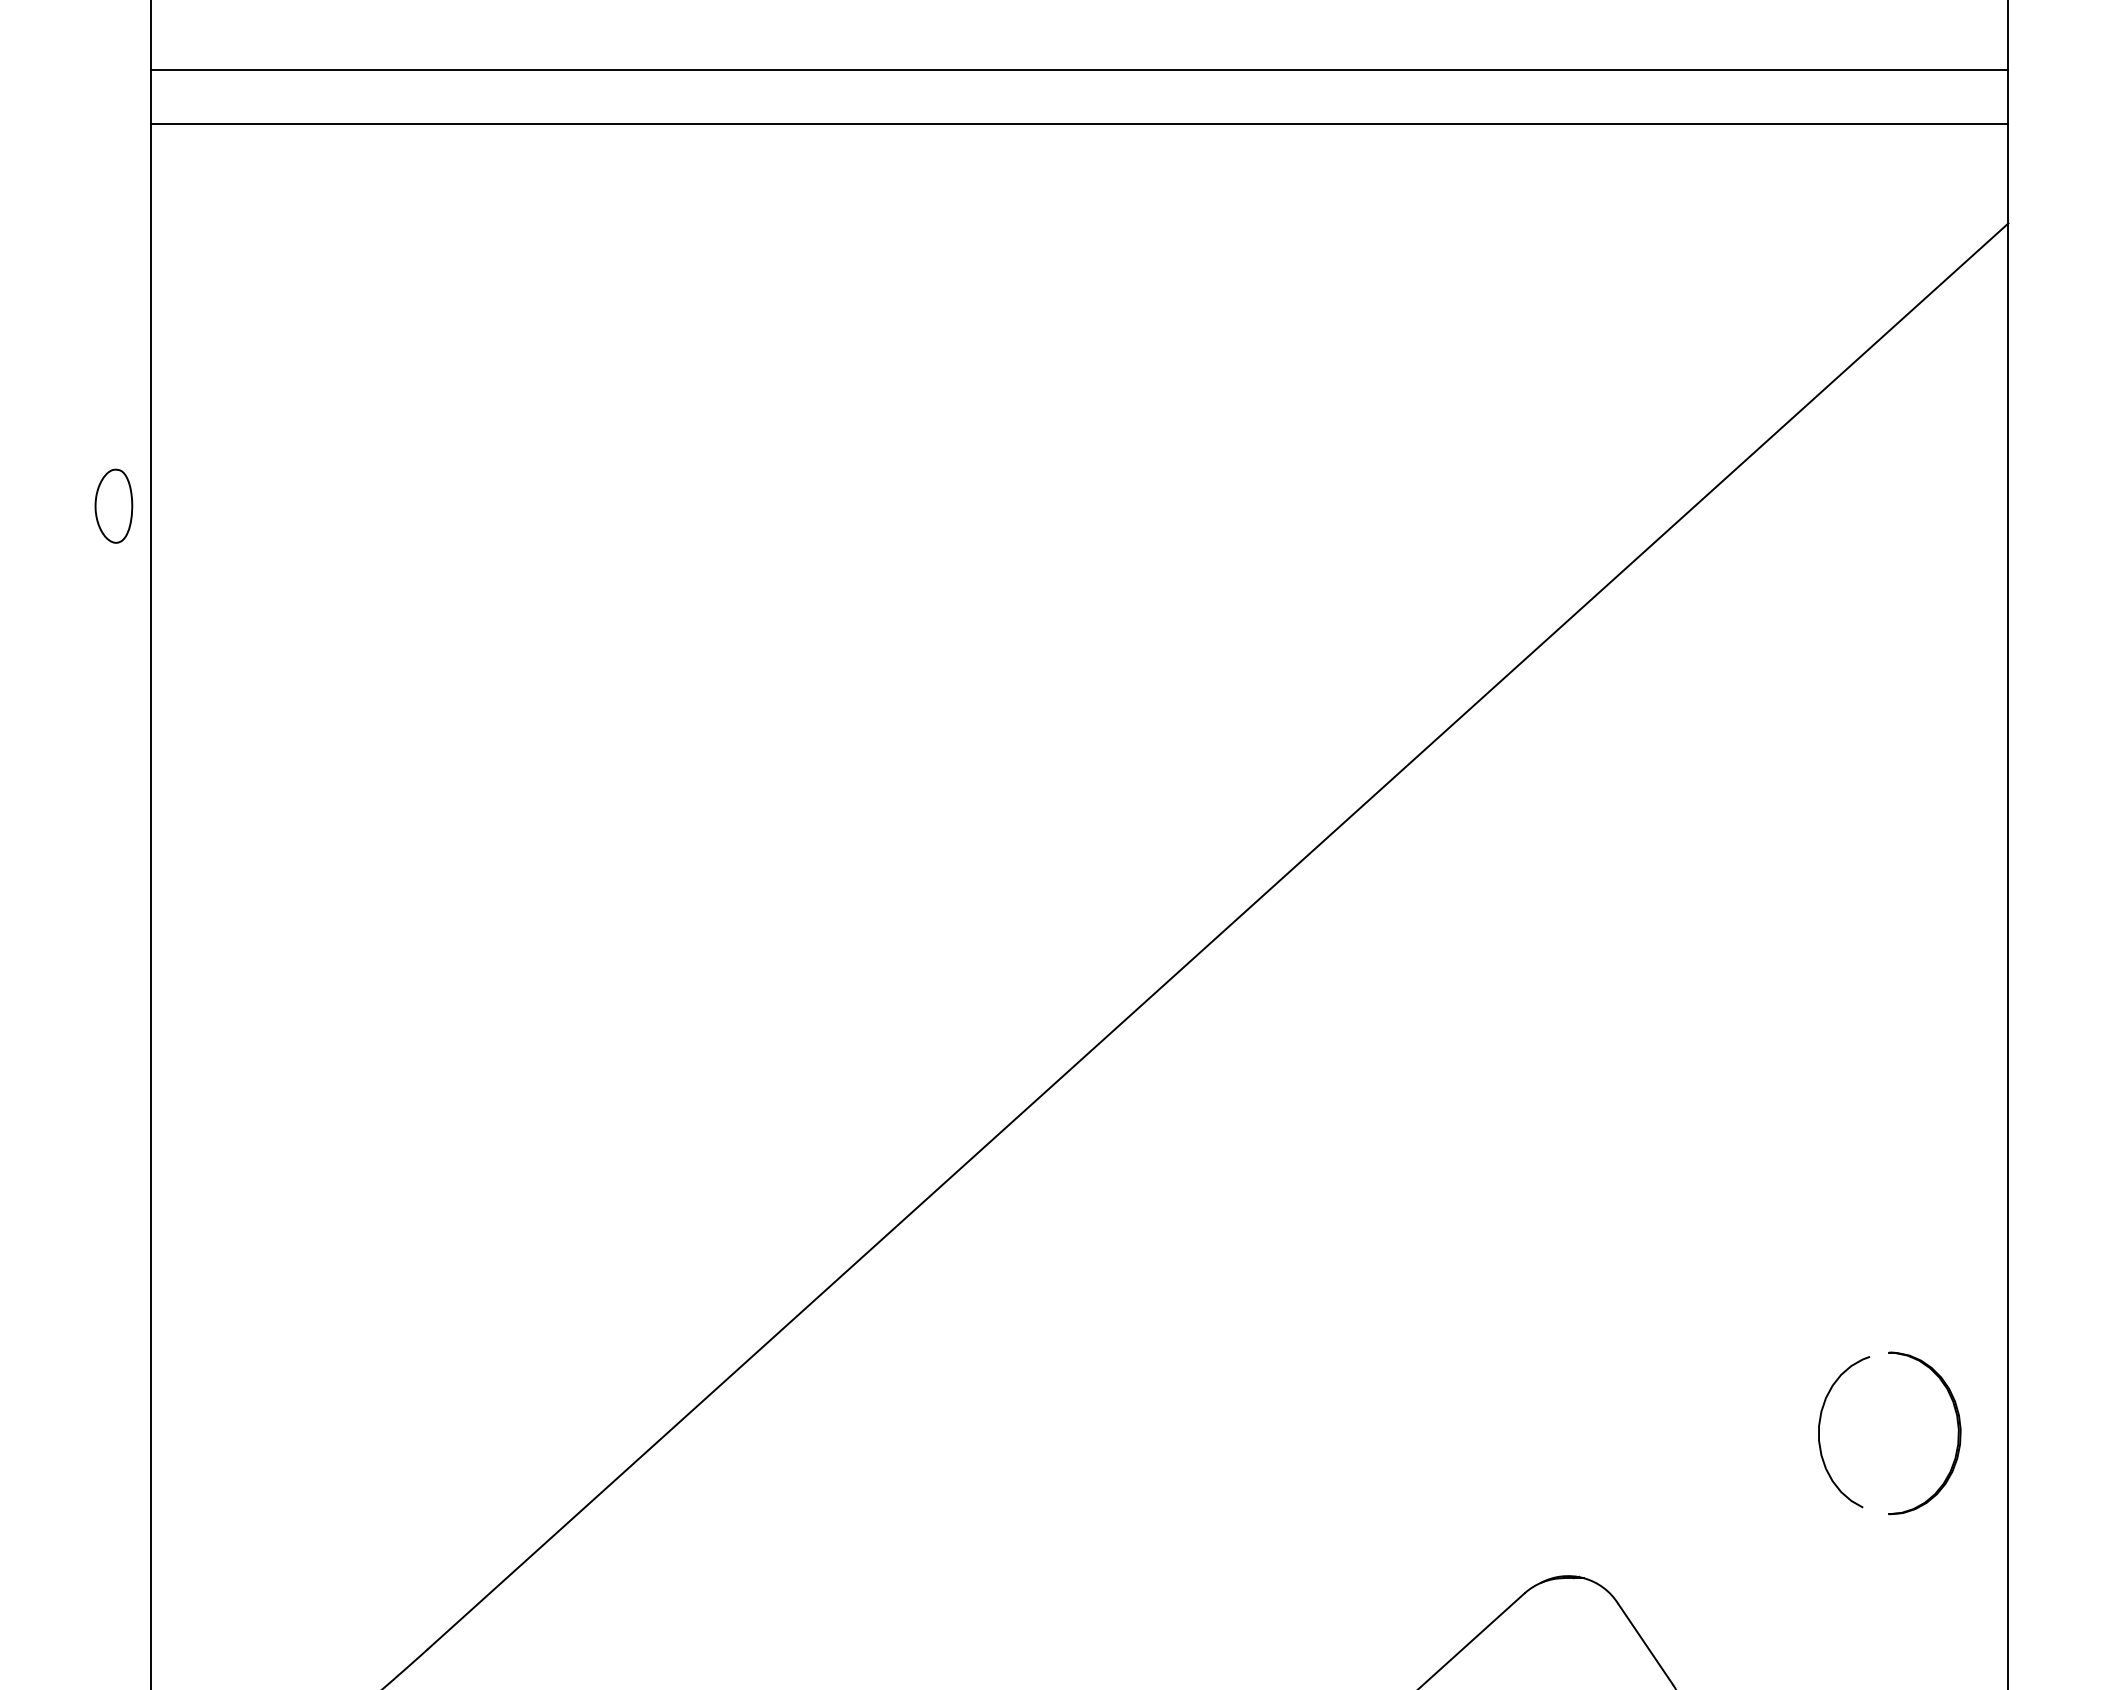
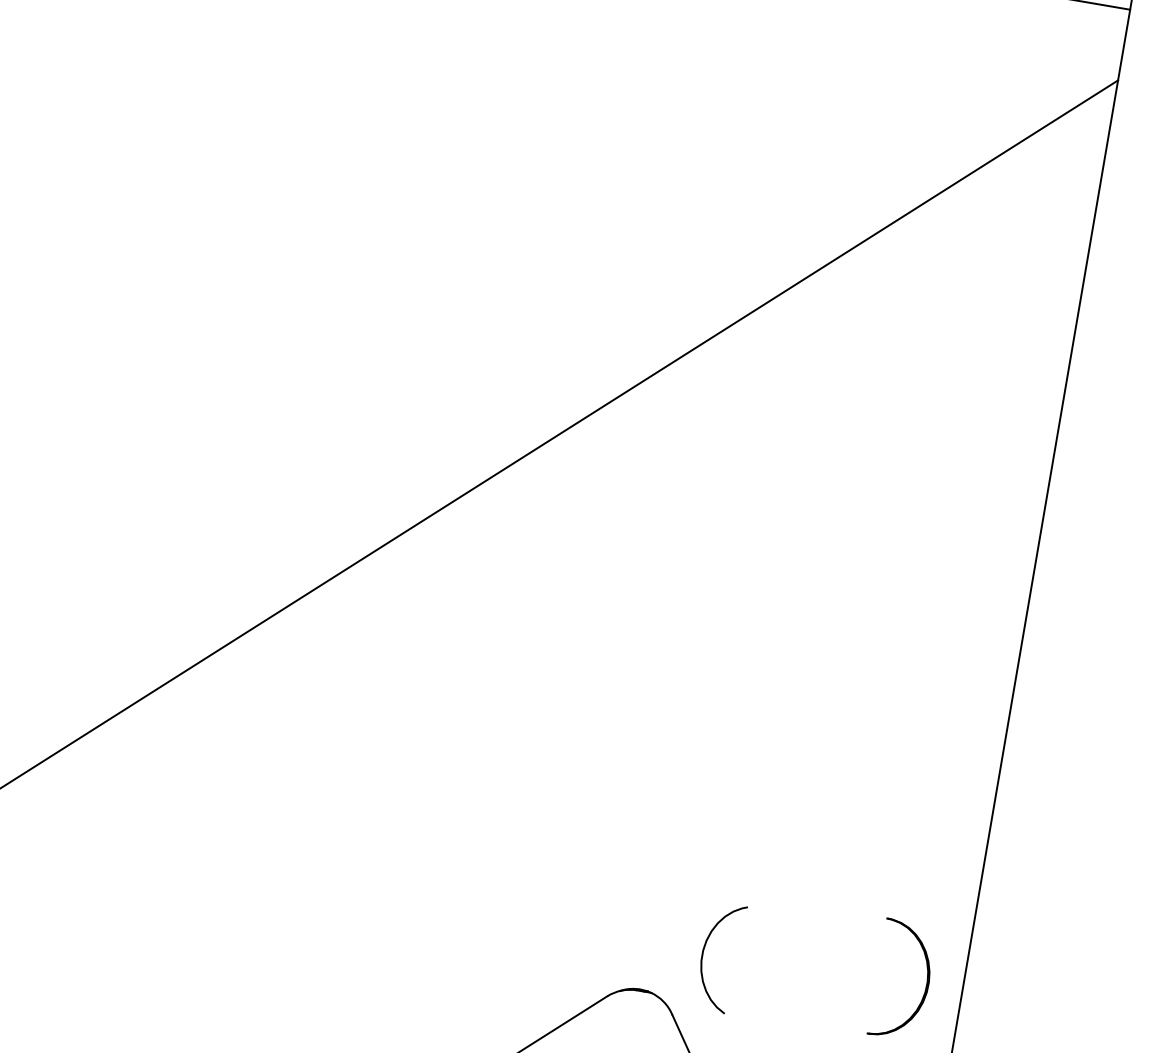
curve: (1820, 1425) -> (704, 950), moved
part: (1957, 1433) -> (926, 984), moved

